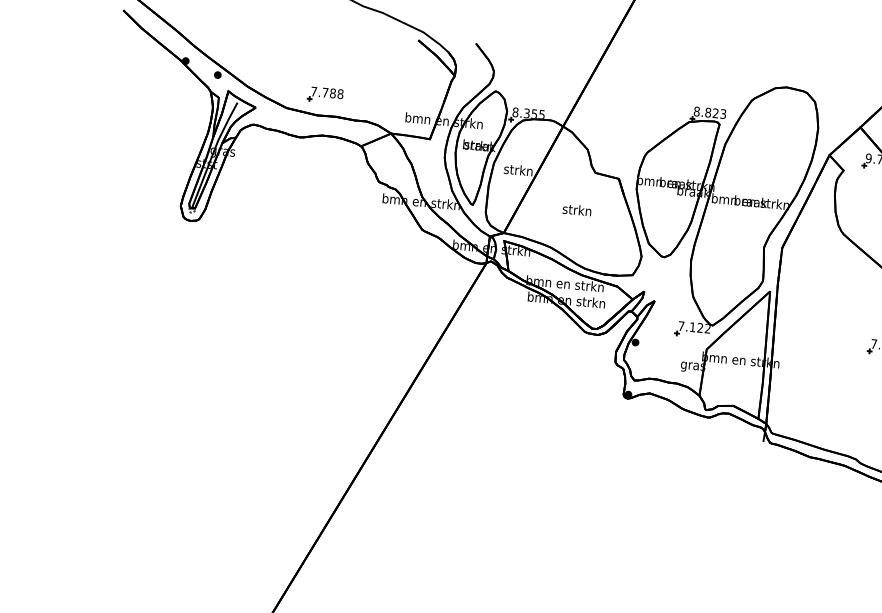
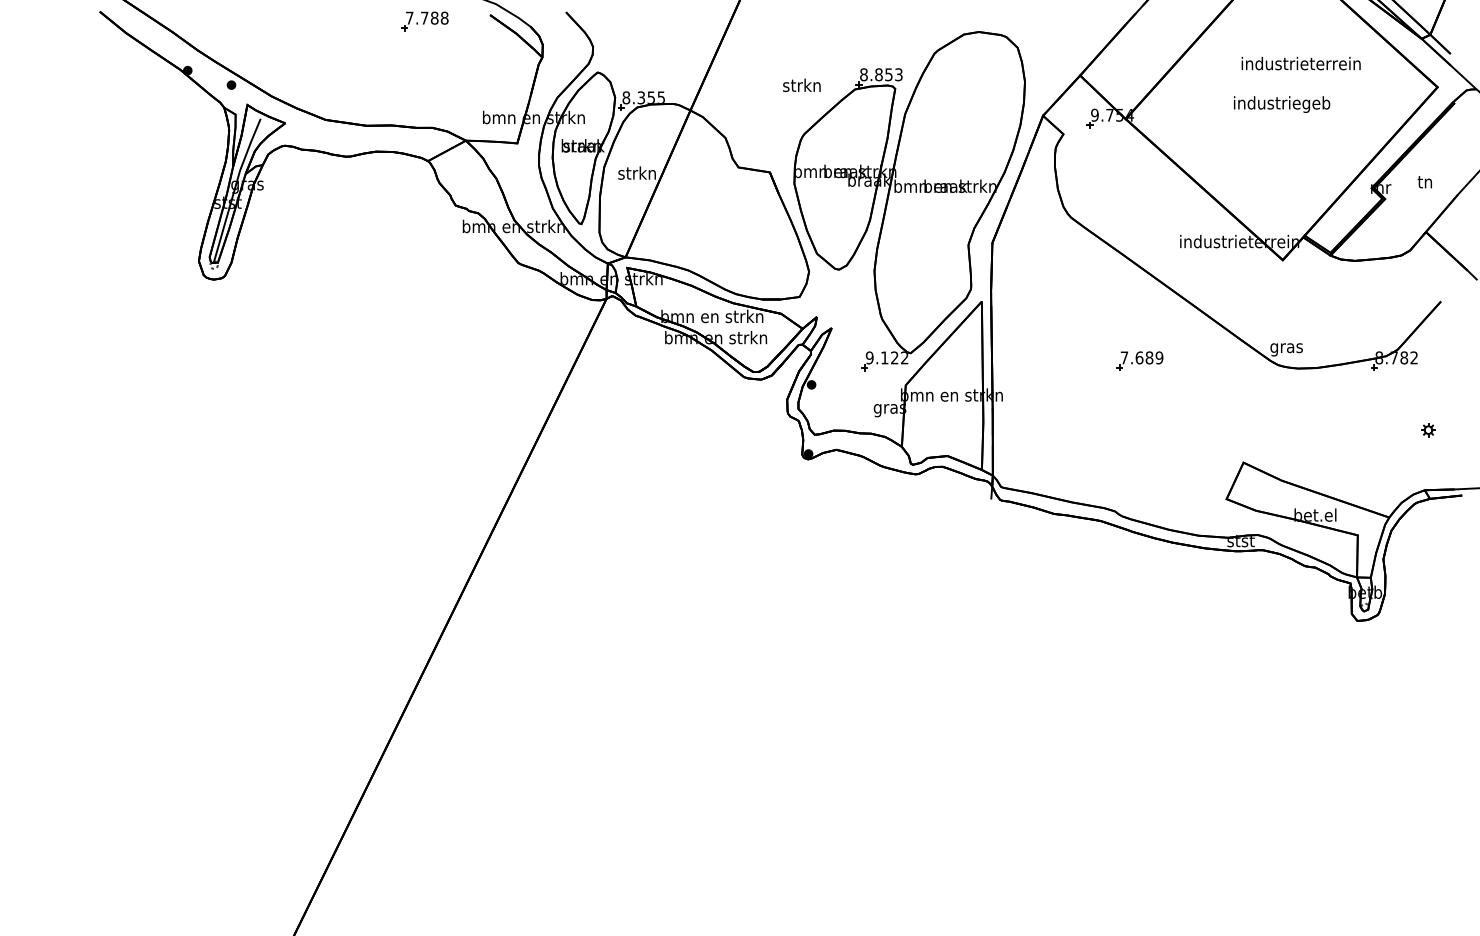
part: (325, 95) -> (424, 21), moved
text: (715, 113) -> (888, 74), 8.823 -> 8.853
text: (576, 209) -> (801, 84), moved
text: (681, 325) -> (869, 357), 7.122 -> 9.122

